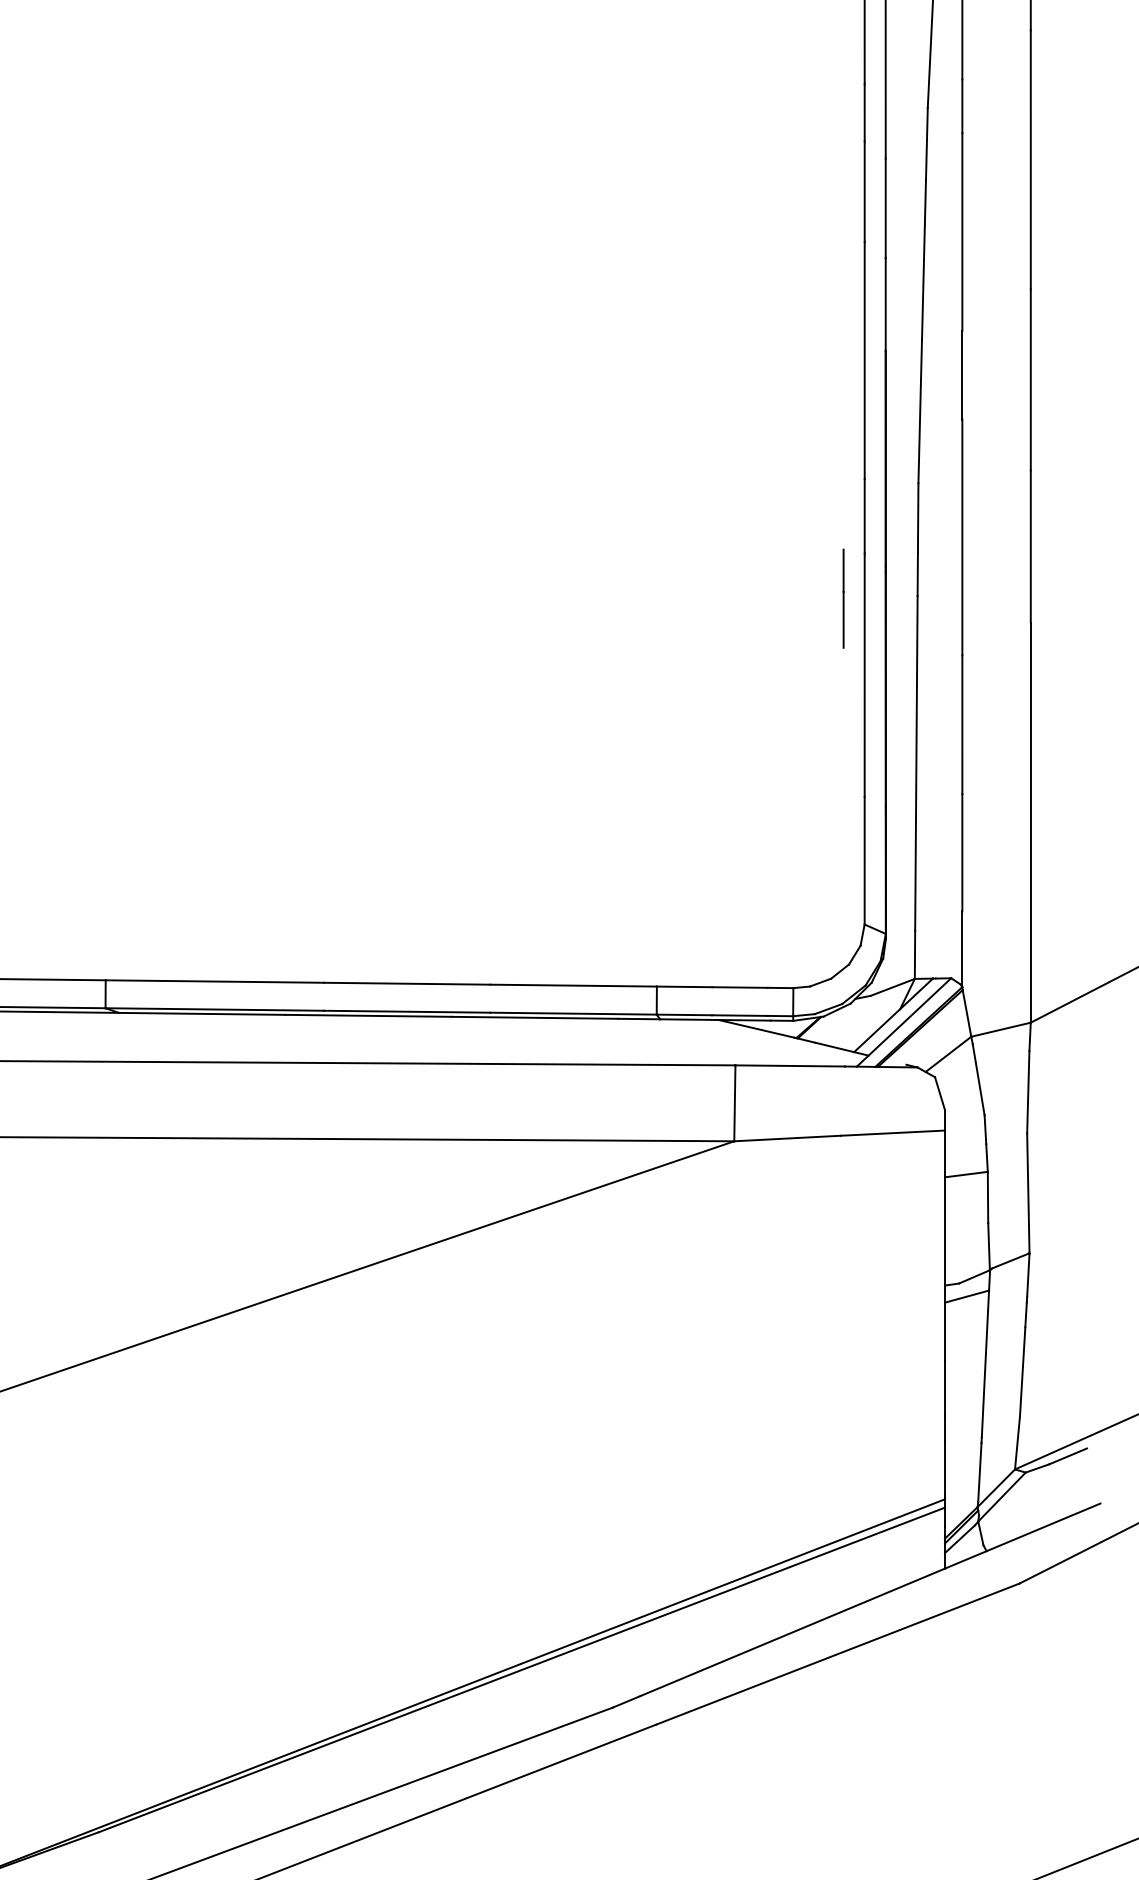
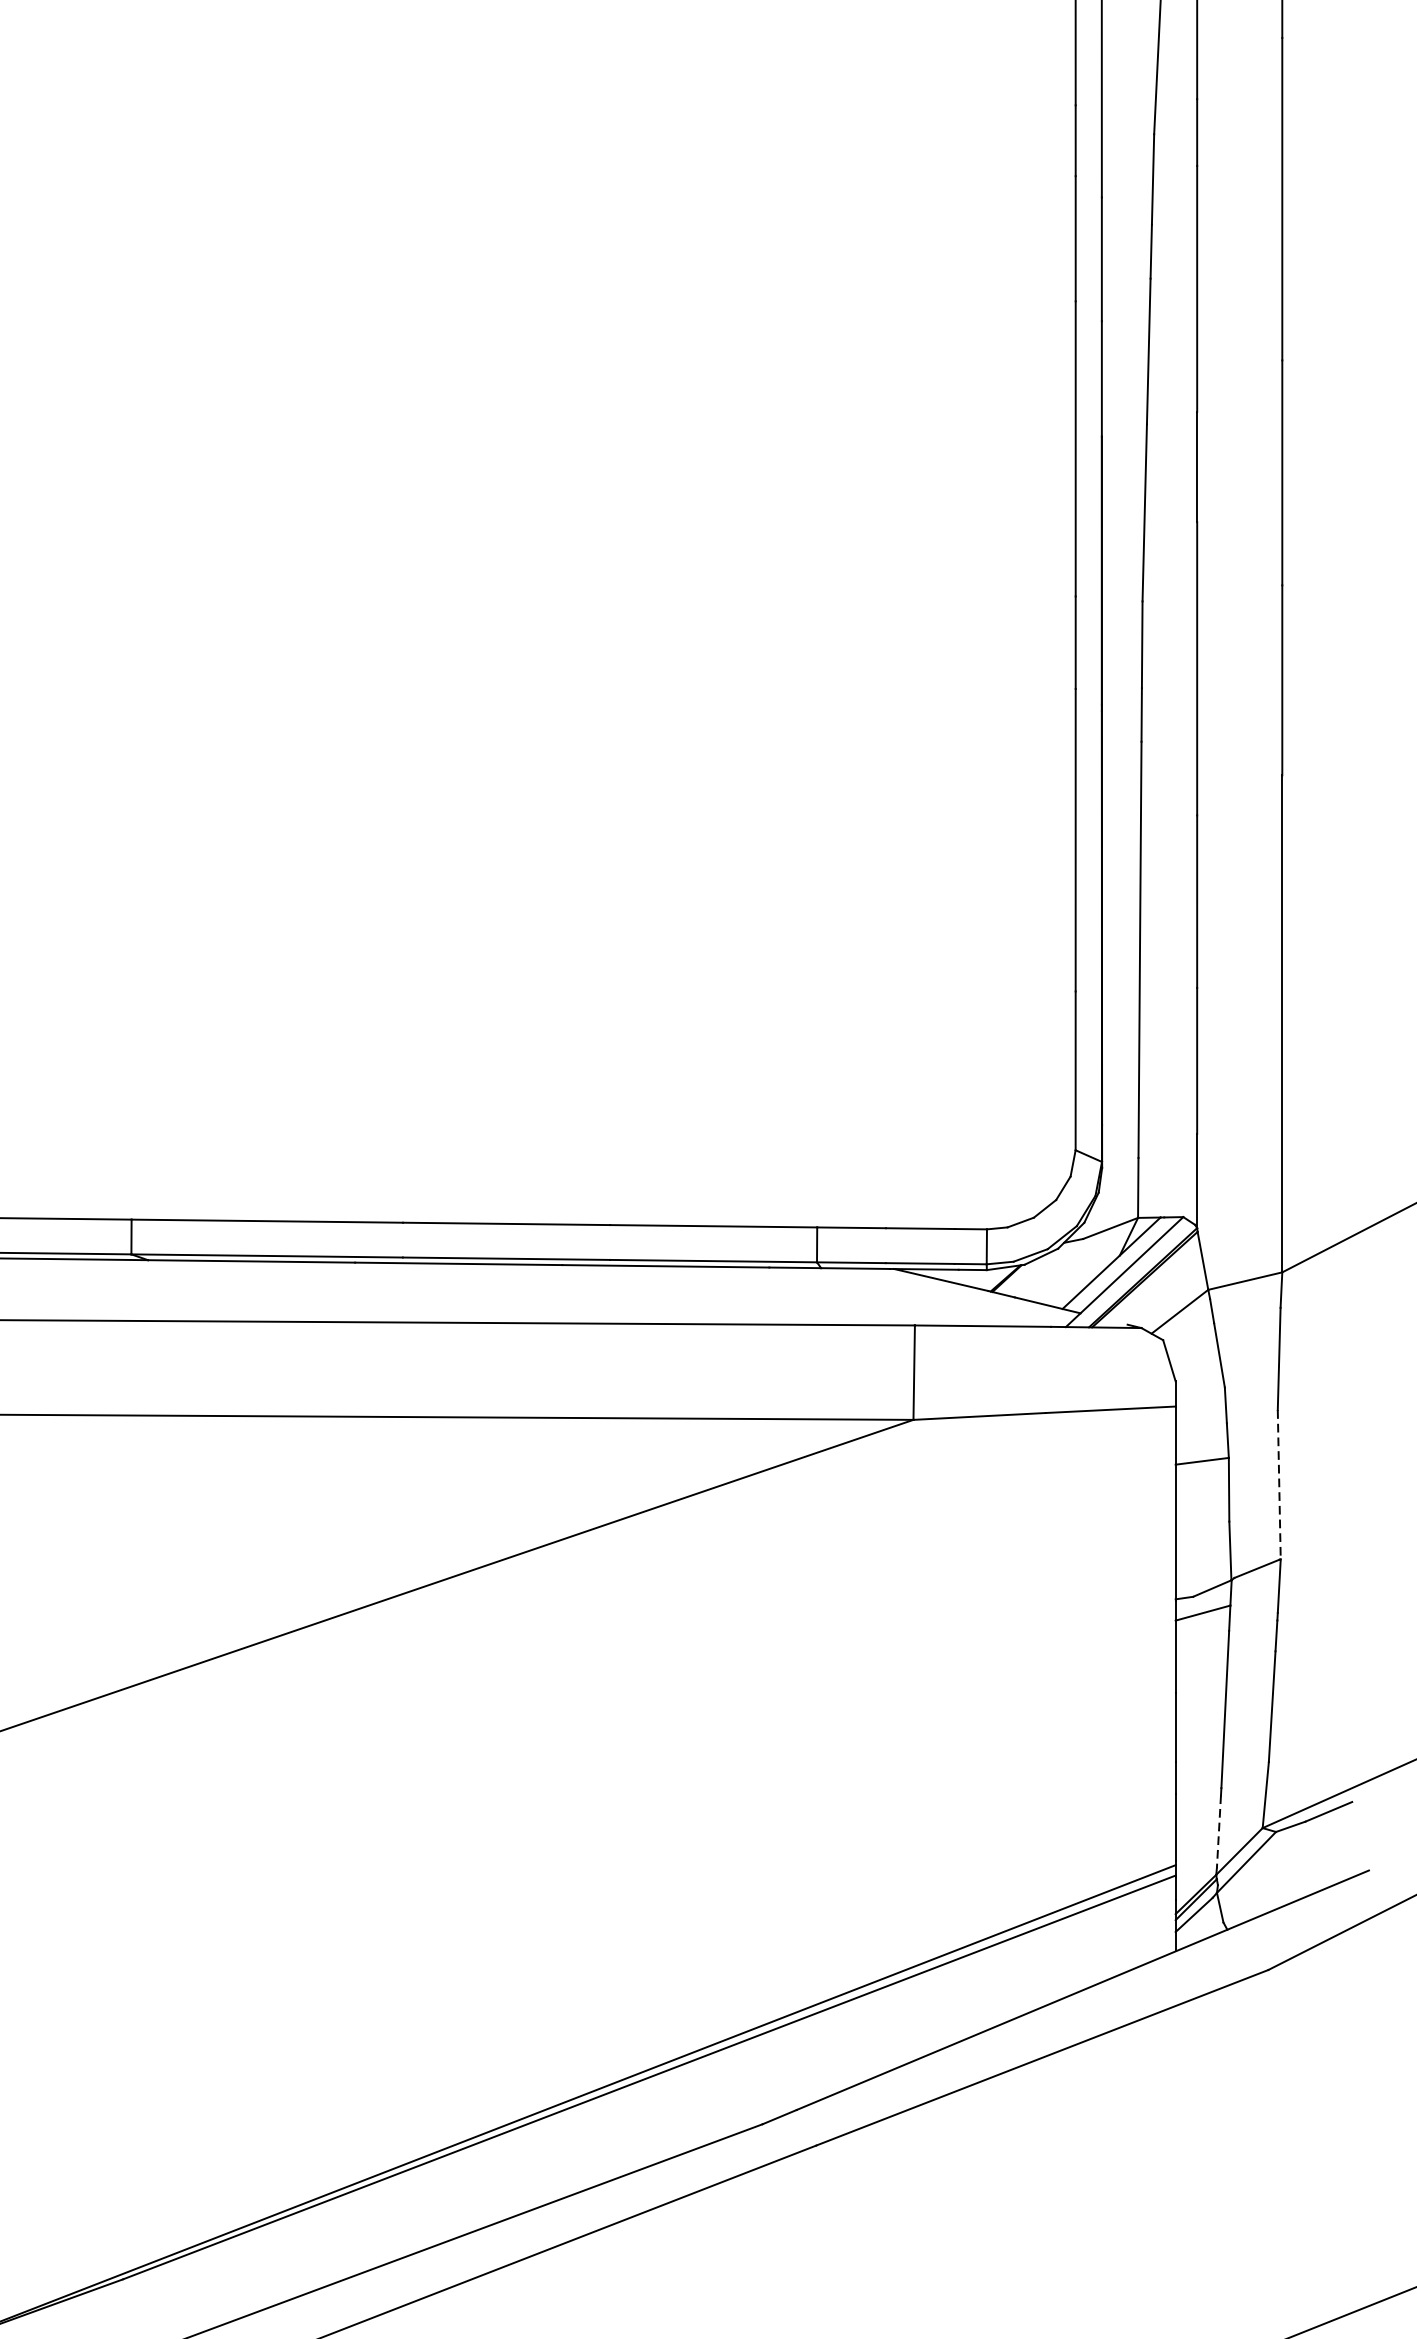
line: (843, 598) -> (1049, 744), removed
line: (1028, 1193) -> (1279, 1484), solid -> dashed
line: (979, 1472) -> (1218, 1831), solid -> dashed

